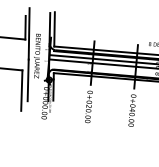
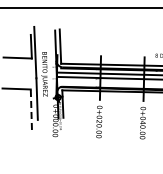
line: (21, 90) -> (31, 109), solid -> dashed

